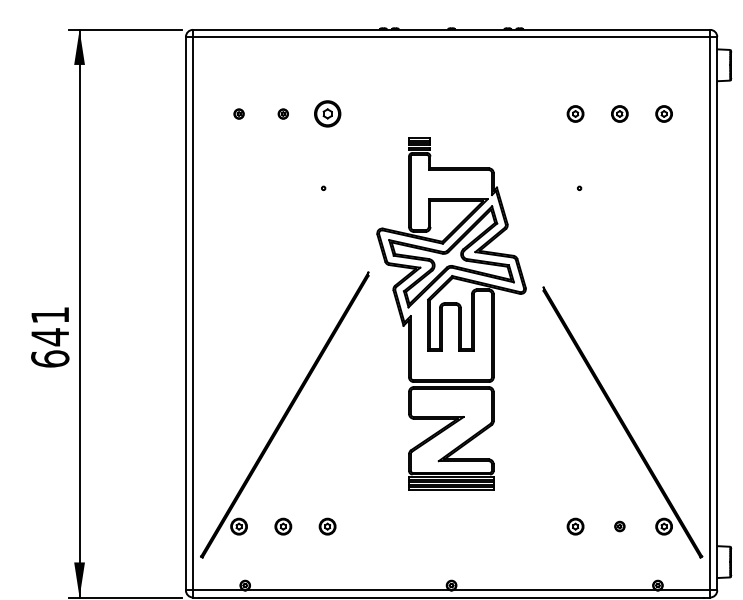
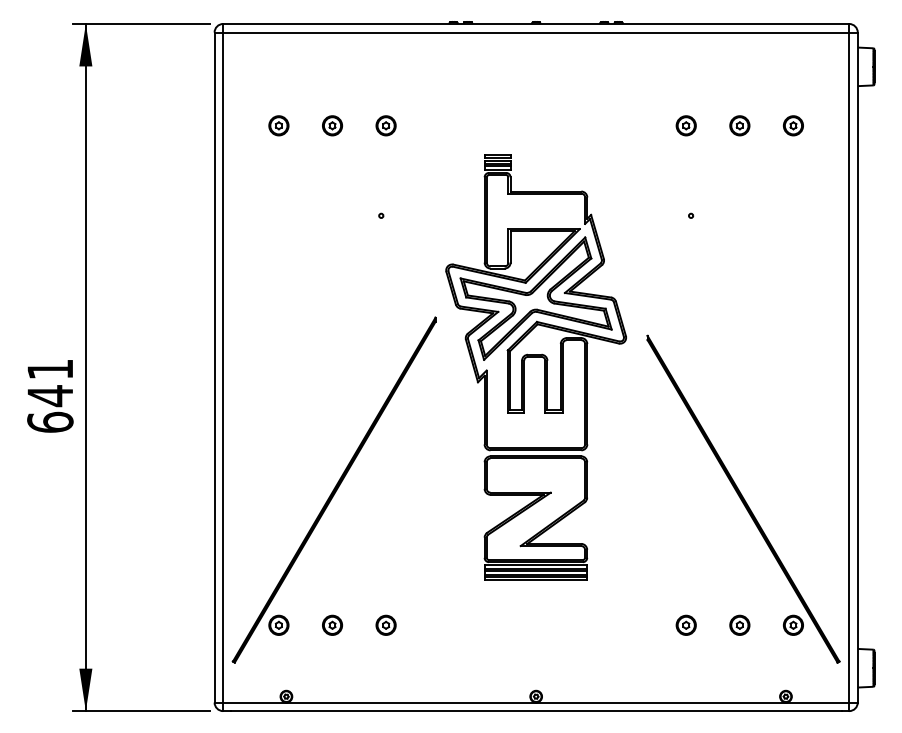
part: (238, 113) -> (278, 125), size x1.67
part: (283, 113) -> (332, 125), size x1.67
part: (327, 113) -> (385, 125), size x0.62
part: (619, 525) -> (739, 624), size x1.67

